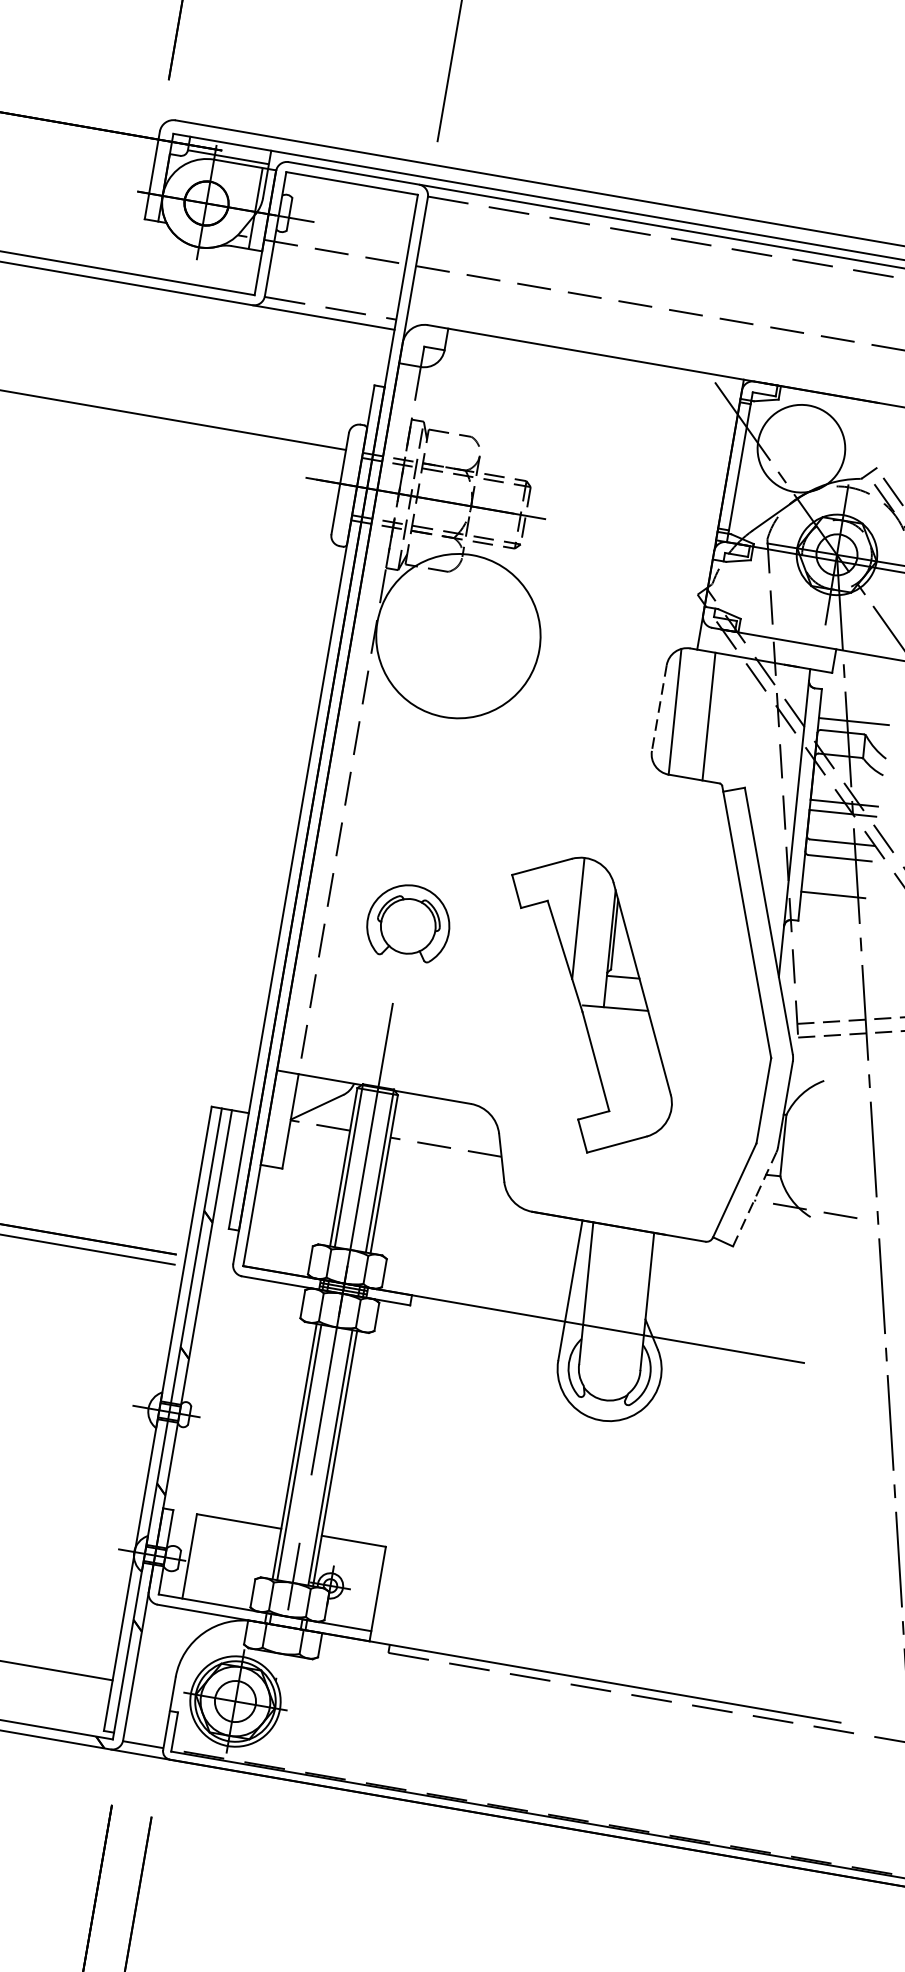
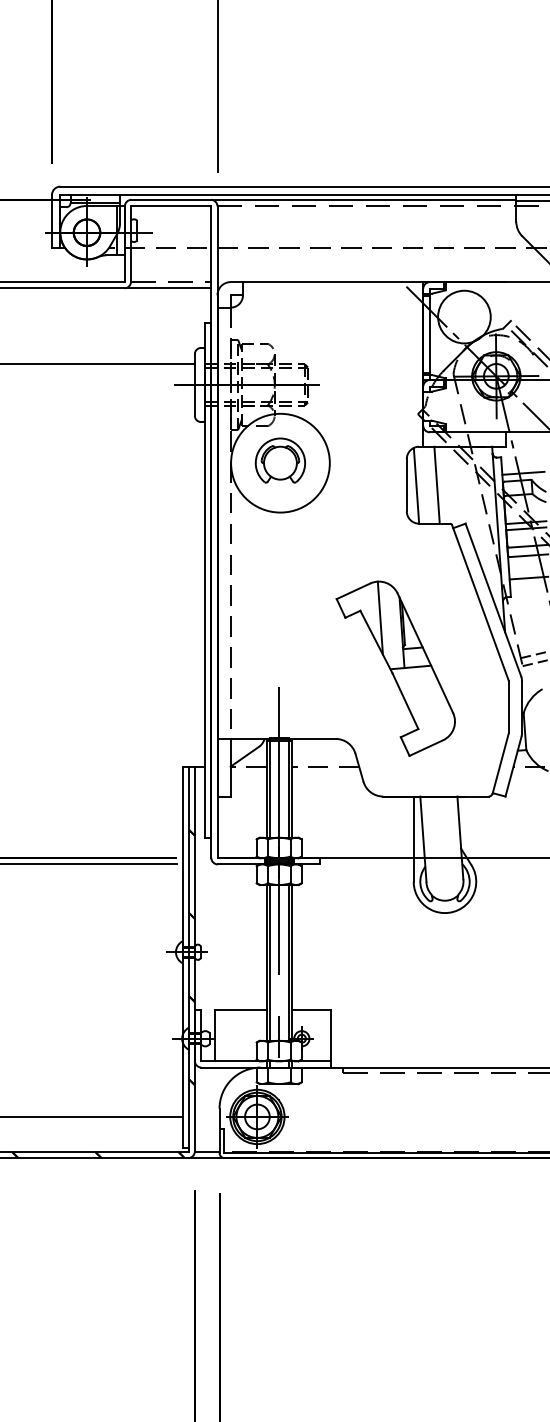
line: (658, 708) -> (406, 485), dashed -> solid
part: (407, 921) -> (279, 460), moved
line: (754, 1201) -> (513, 767), dashed -> solid

